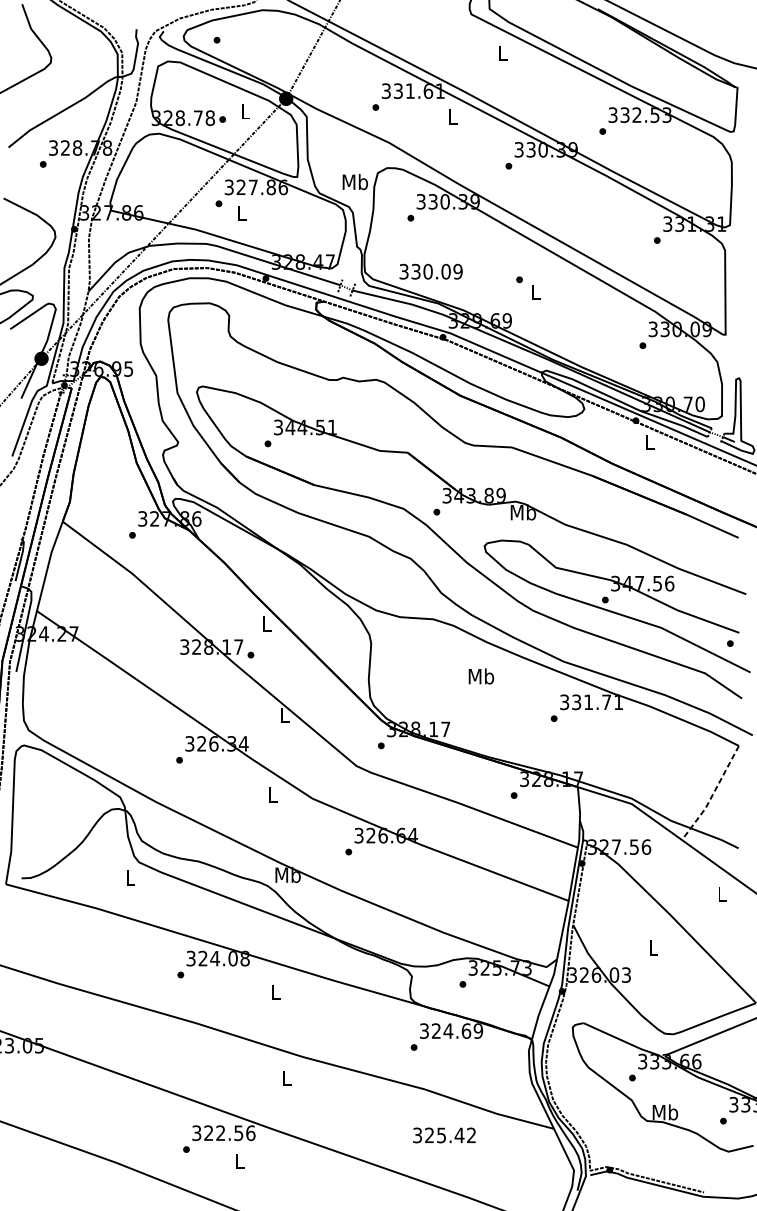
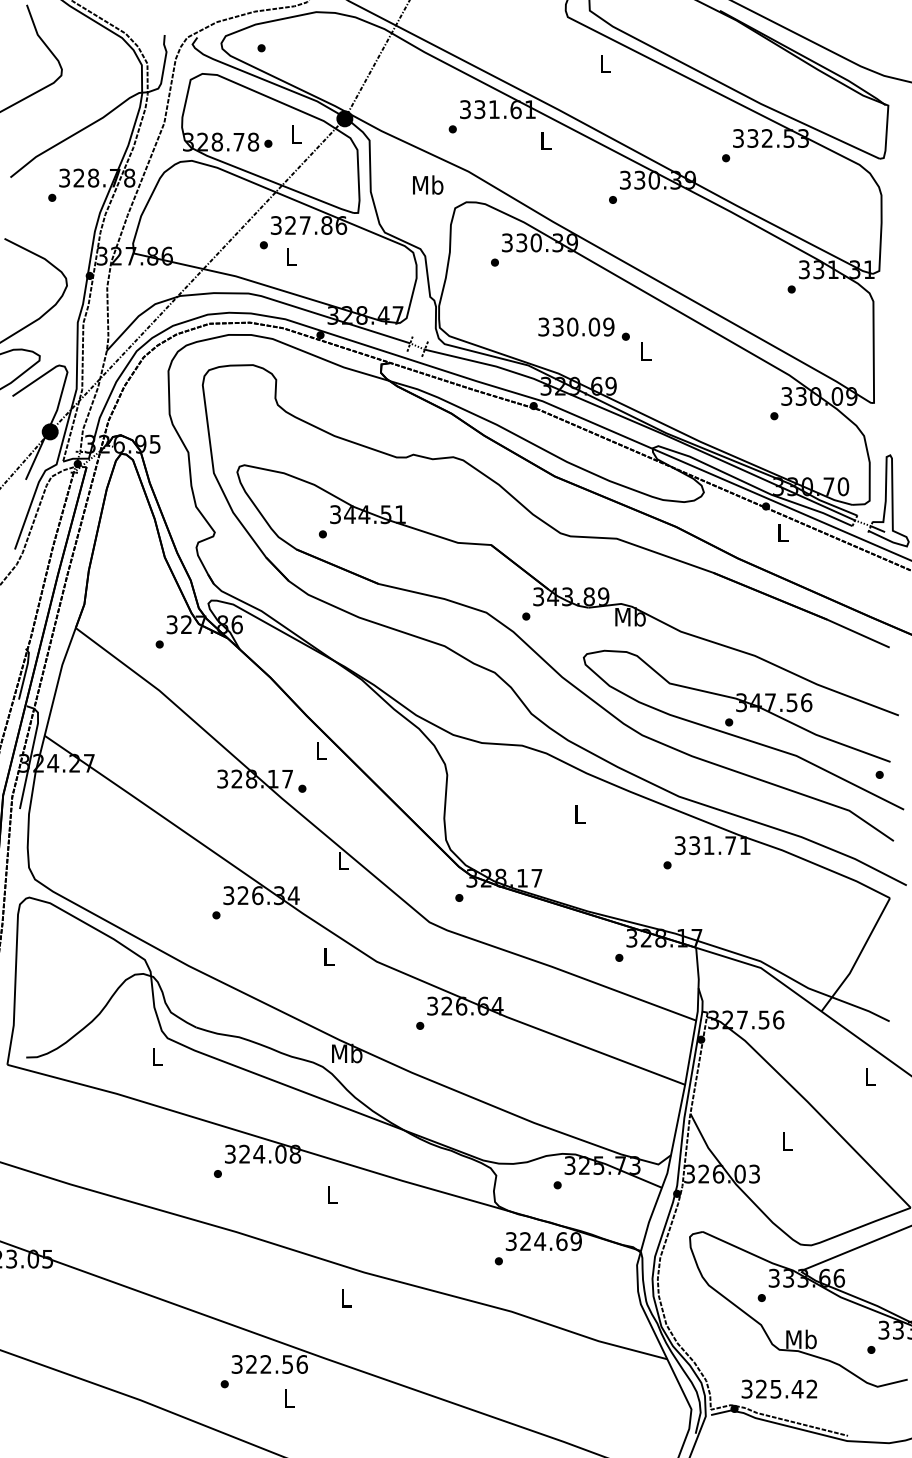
text: (355, 181) -> (428, 184), moved
text: (431, 271) -> (576, 326), moved
text: (481, 676) -> (579, 814), Mb -> L
line: (712, 795) -> (858, 957), dashed -> solid
text: (444, 1134) -> (779, 1388), moved

